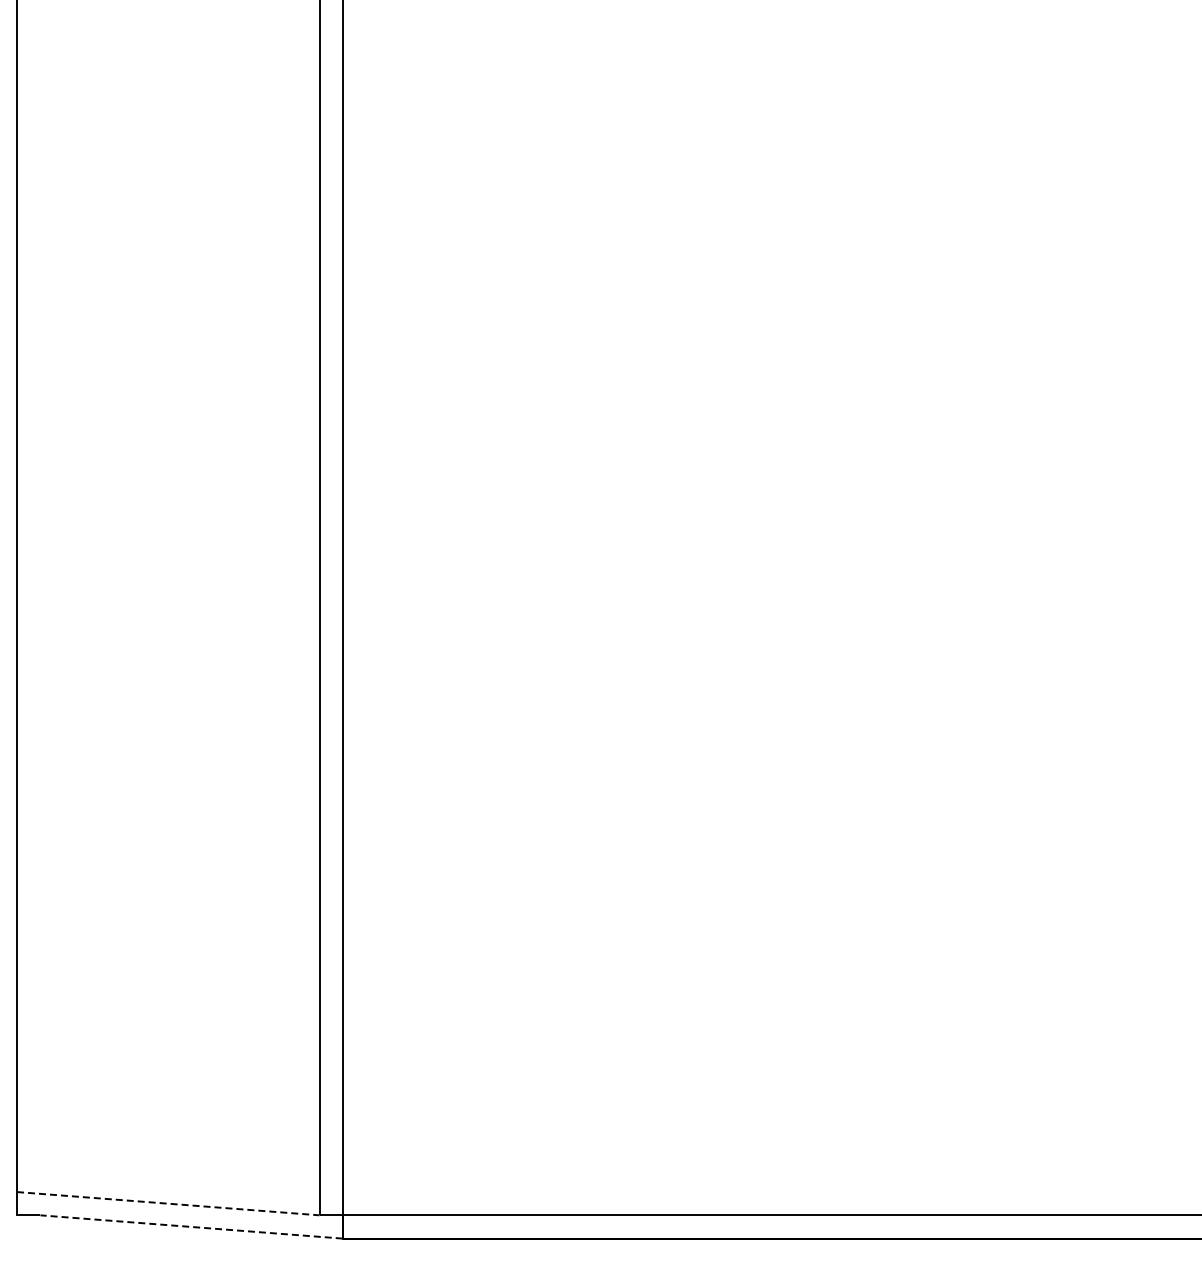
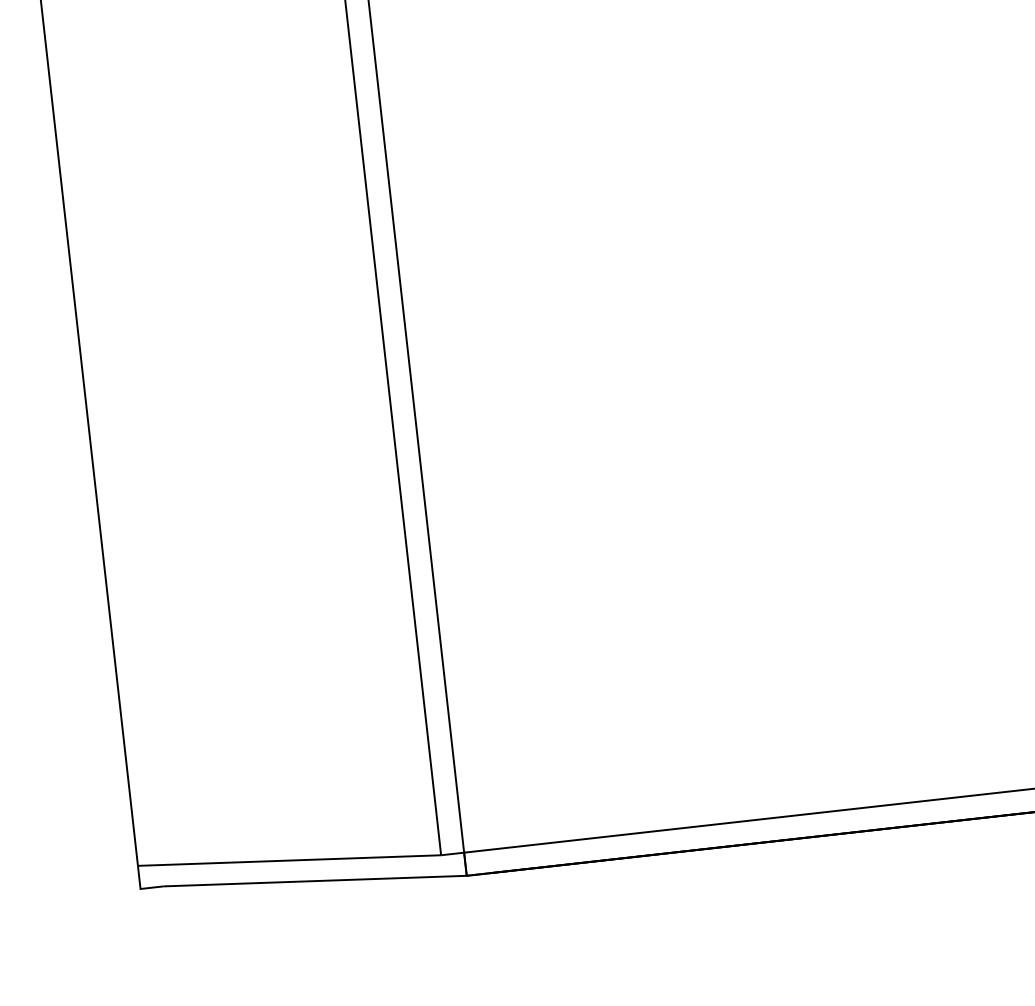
line: (168, 1203) -> (289, 860), dashed -> solid
line: (191, 1226) -> (315, 880), dashed -> solid

